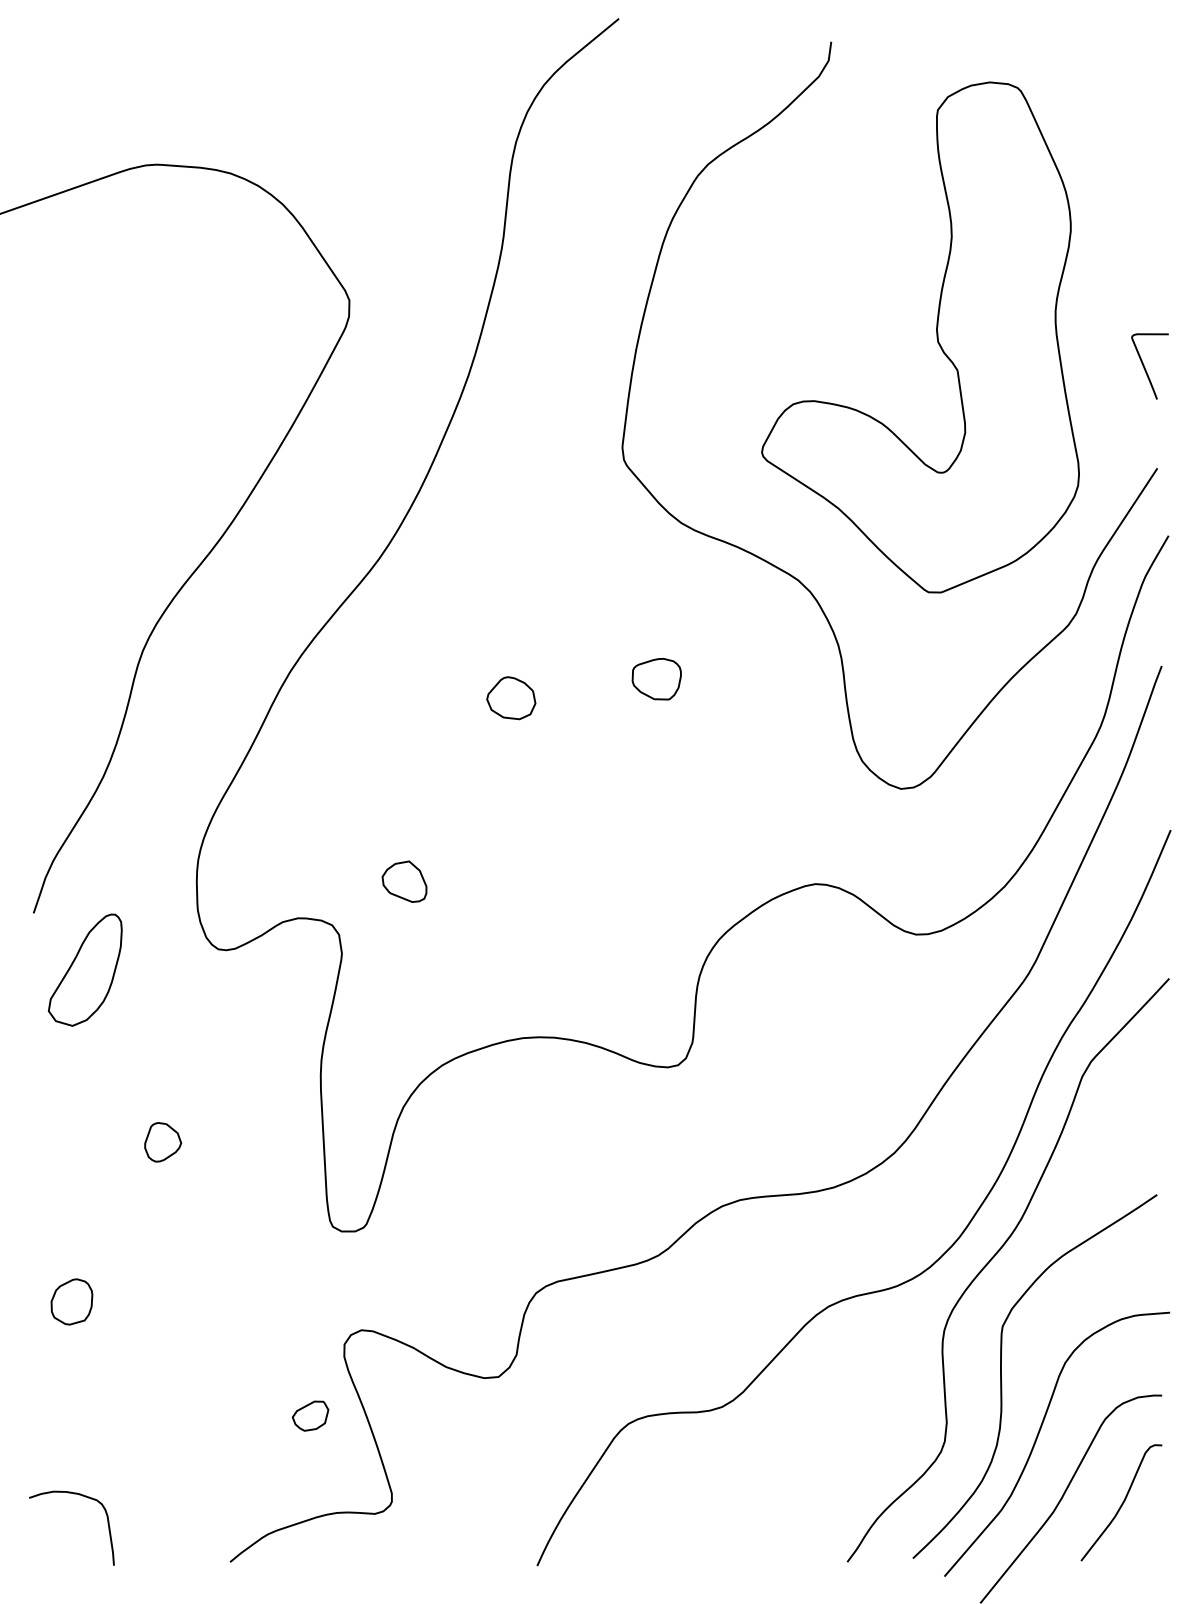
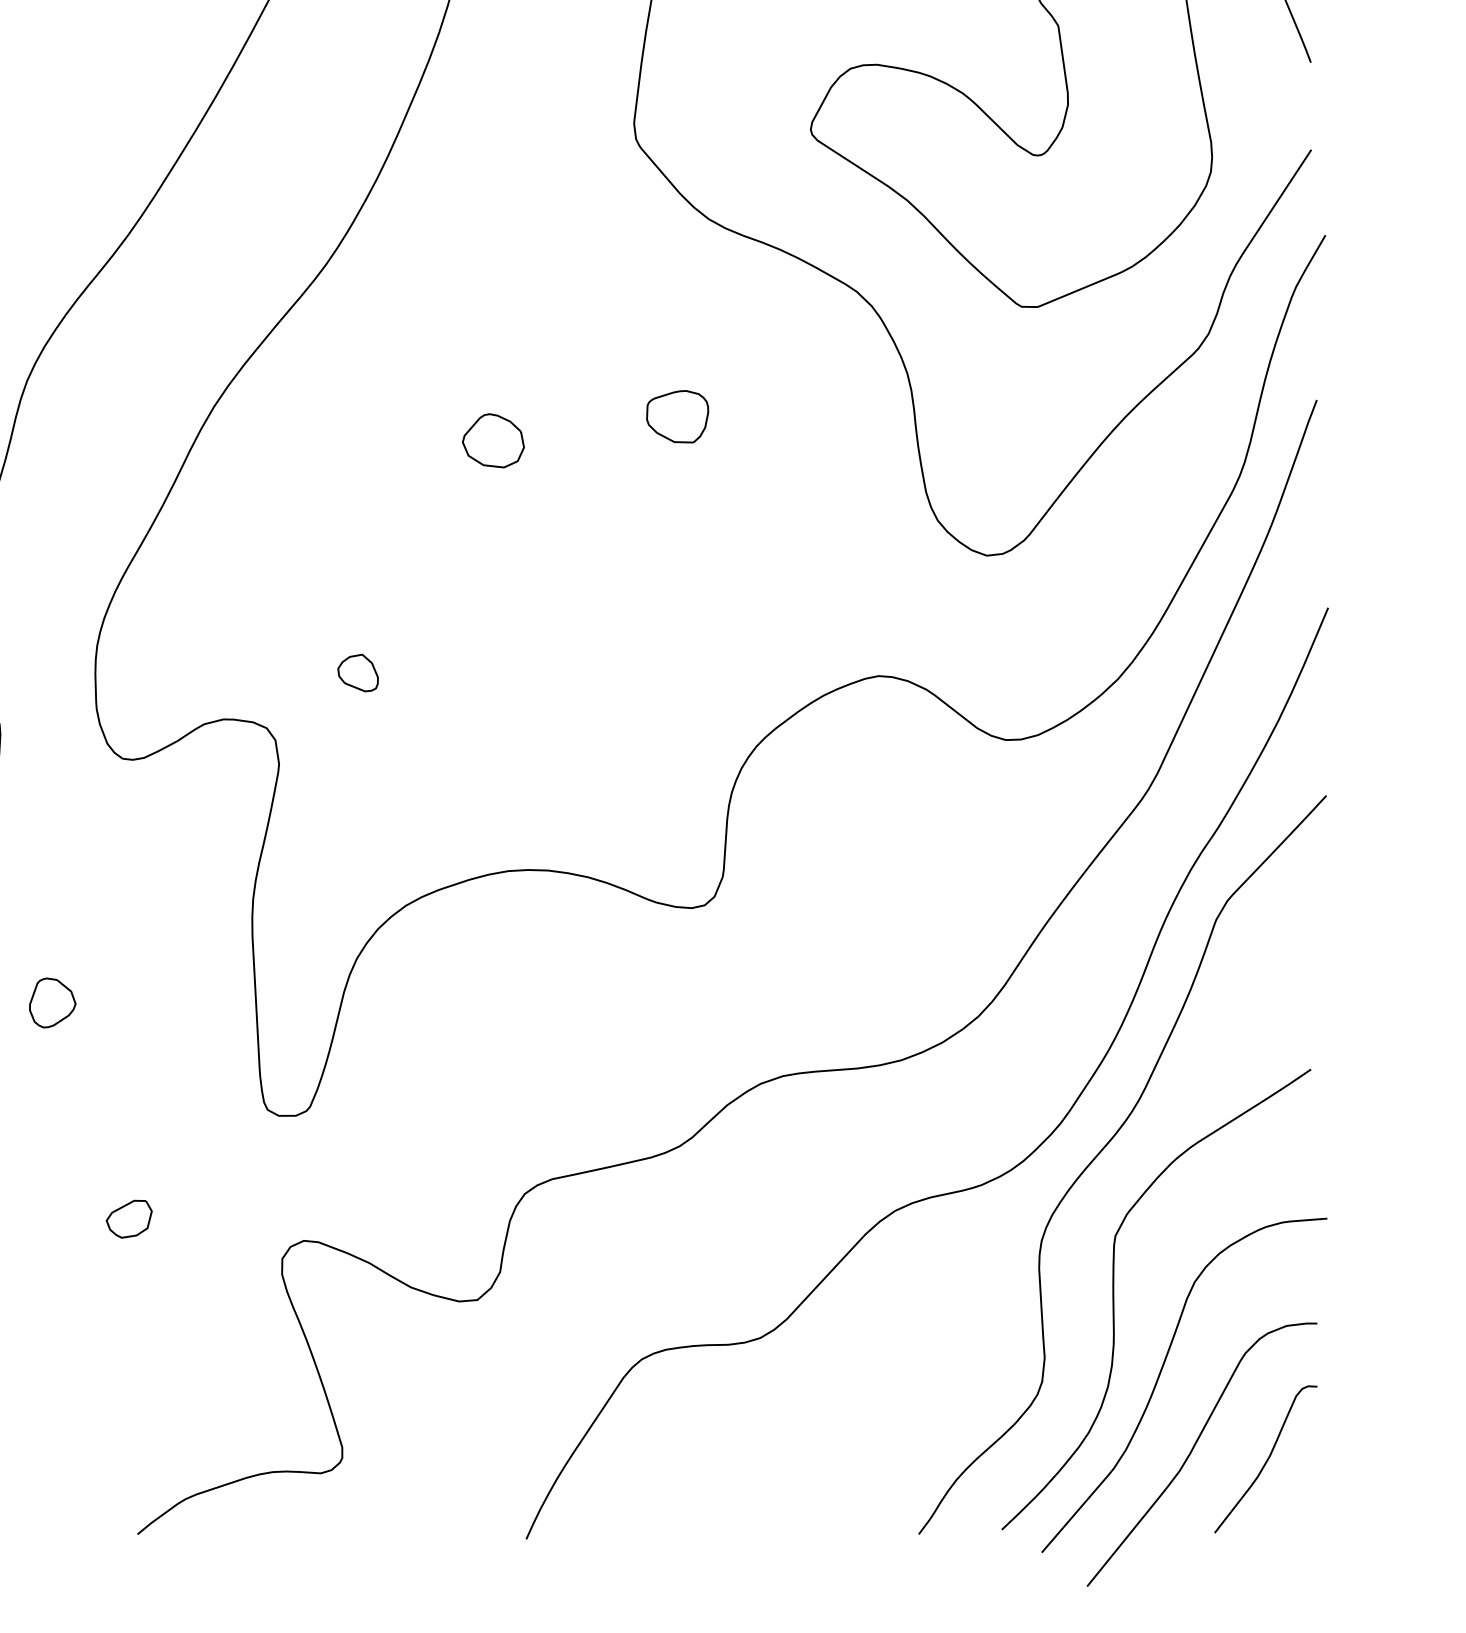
part: (403, 881) -> (357, 672), size x0.71
part: (310, 1415) -> (129, 1218), moved

